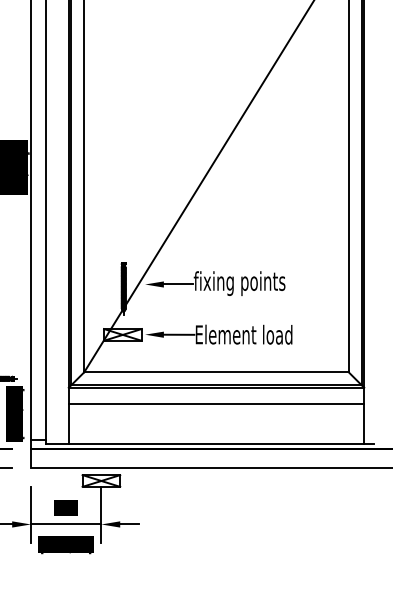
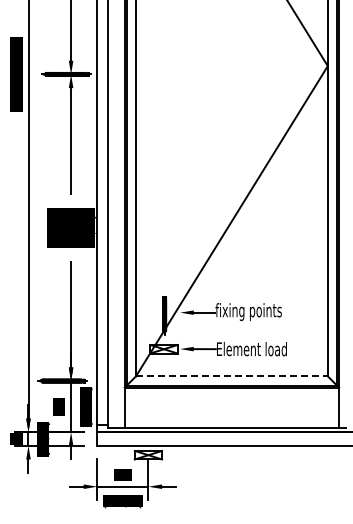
line: (215, 372) -> (231, 376), solid -> dashed
line: (215, 404) -> (231, 399), removed

